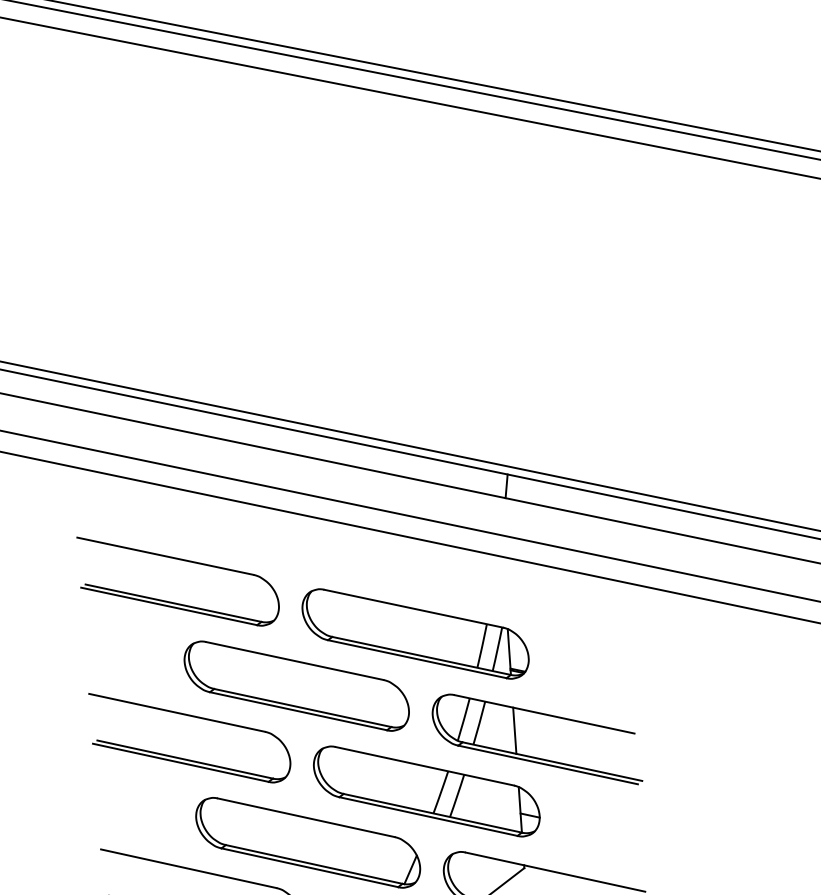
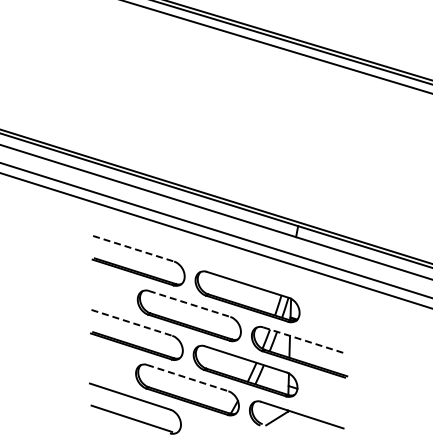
line: (167, 555) -> (134, 248), solid -> dashed
line: (294, 660) -> (189, 303), solid -> dashed
line: (178, 714) -> (132, 323), solid -> dashed
line: (544, 714) -> (304, 340), solid -> dashed
line: (305, 818) -> (187, 378), solid -> dashed

